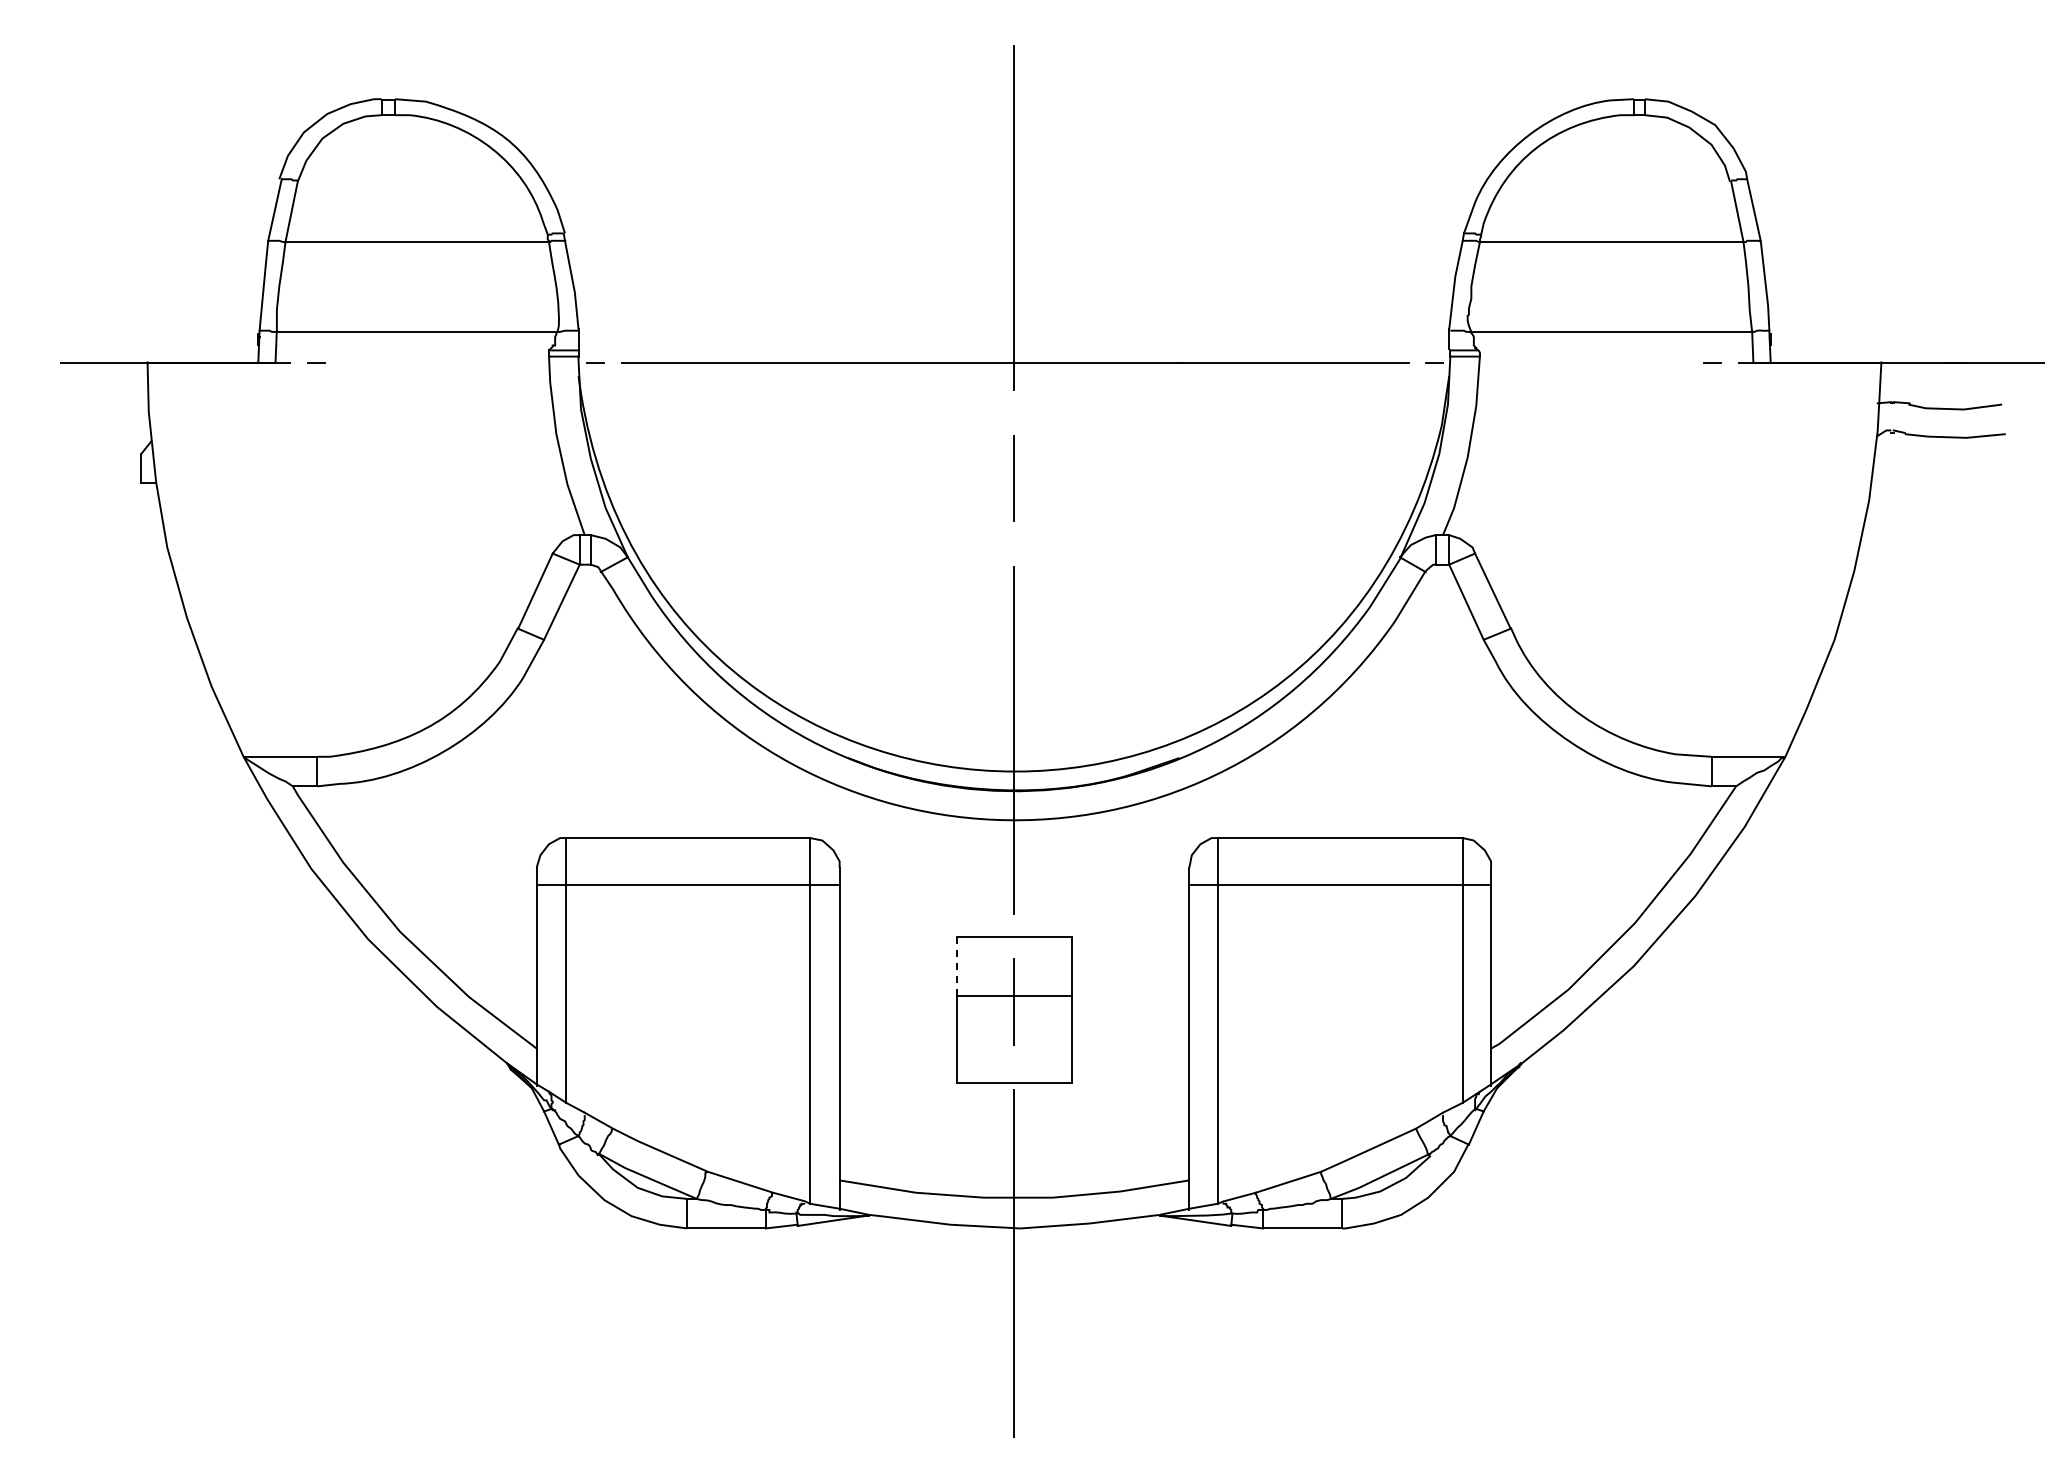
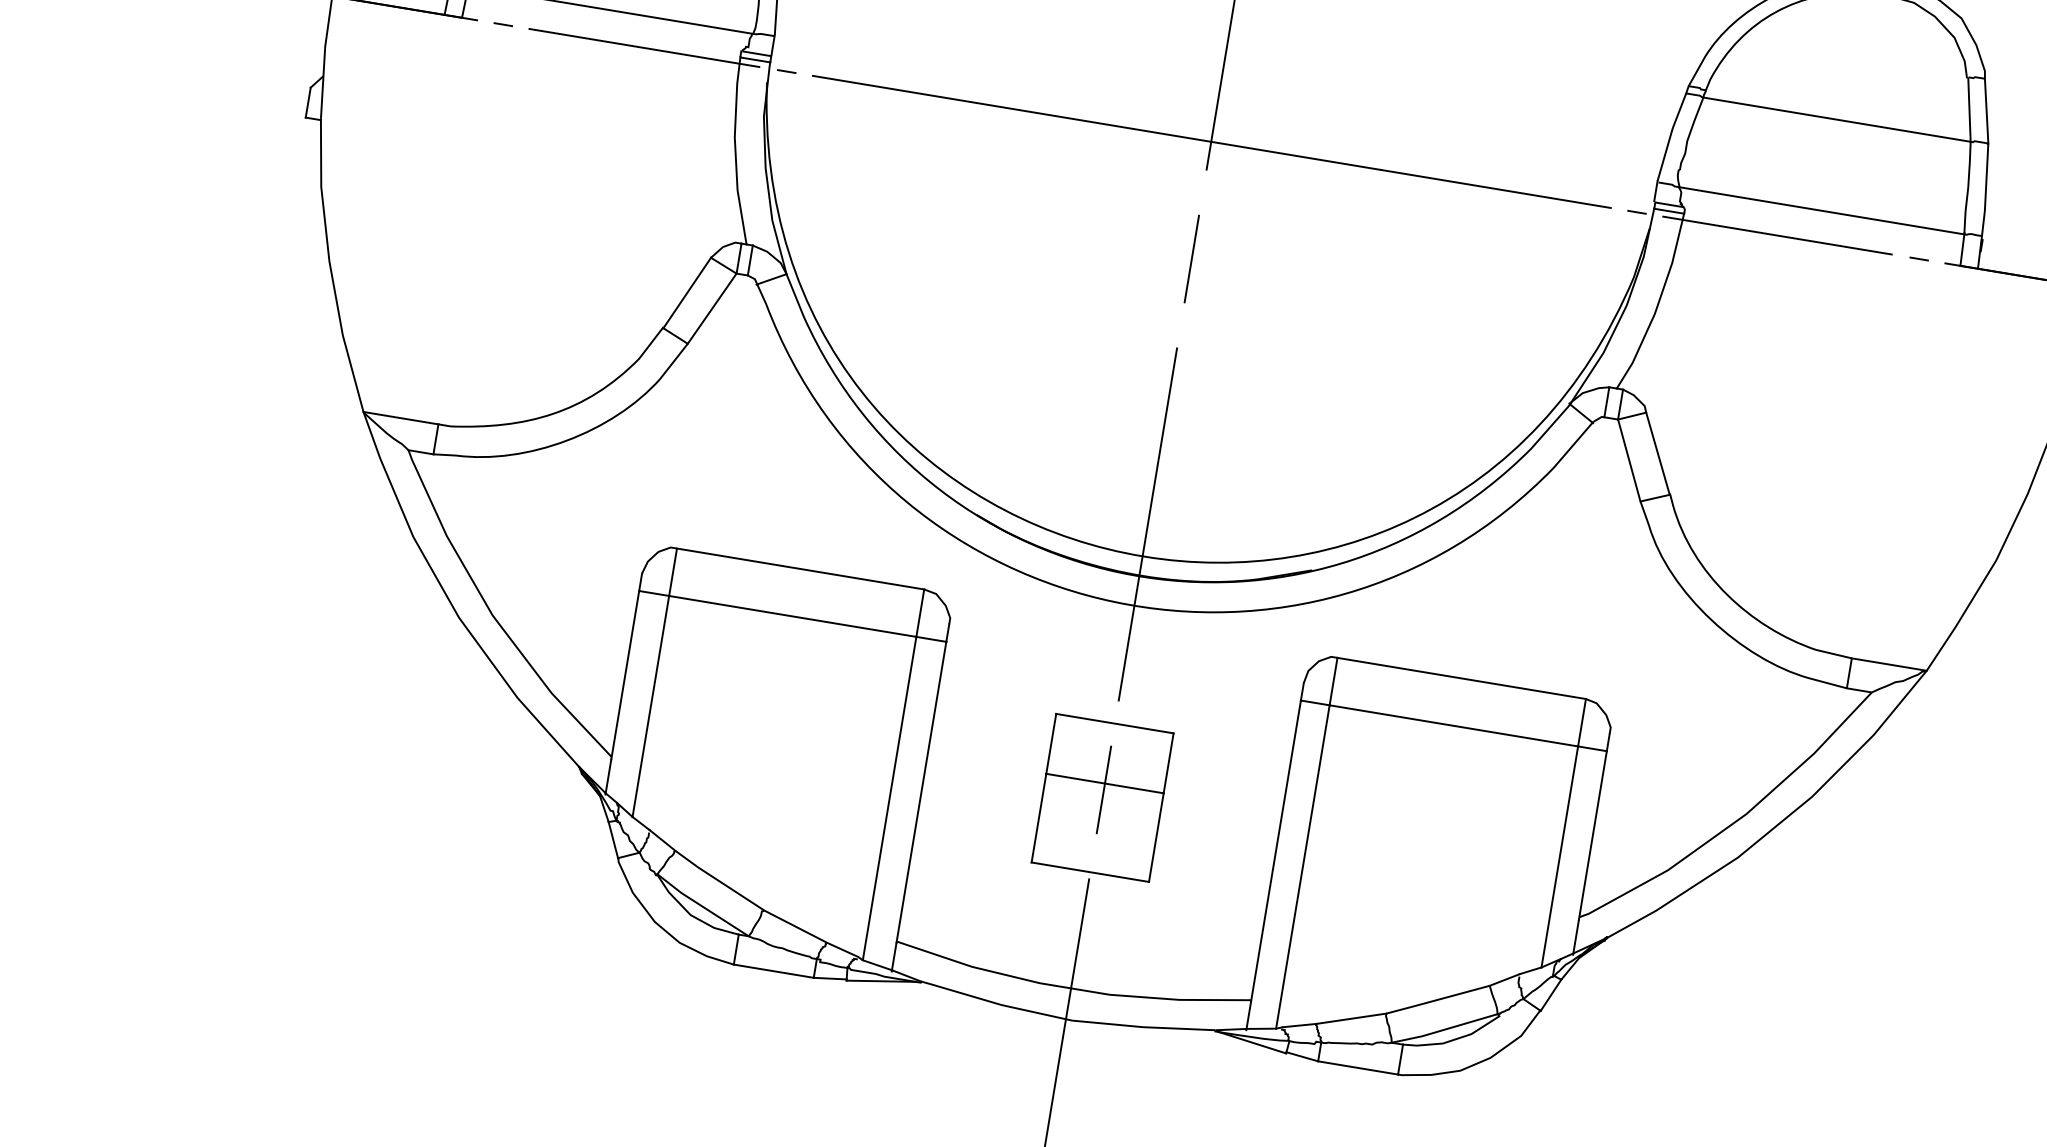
line: (455, 362) -> (644, 47), added
line: (1572, 362) -> (1777, 235), added
line: (956, 966) -> (1051, 744), dashed -> solid

